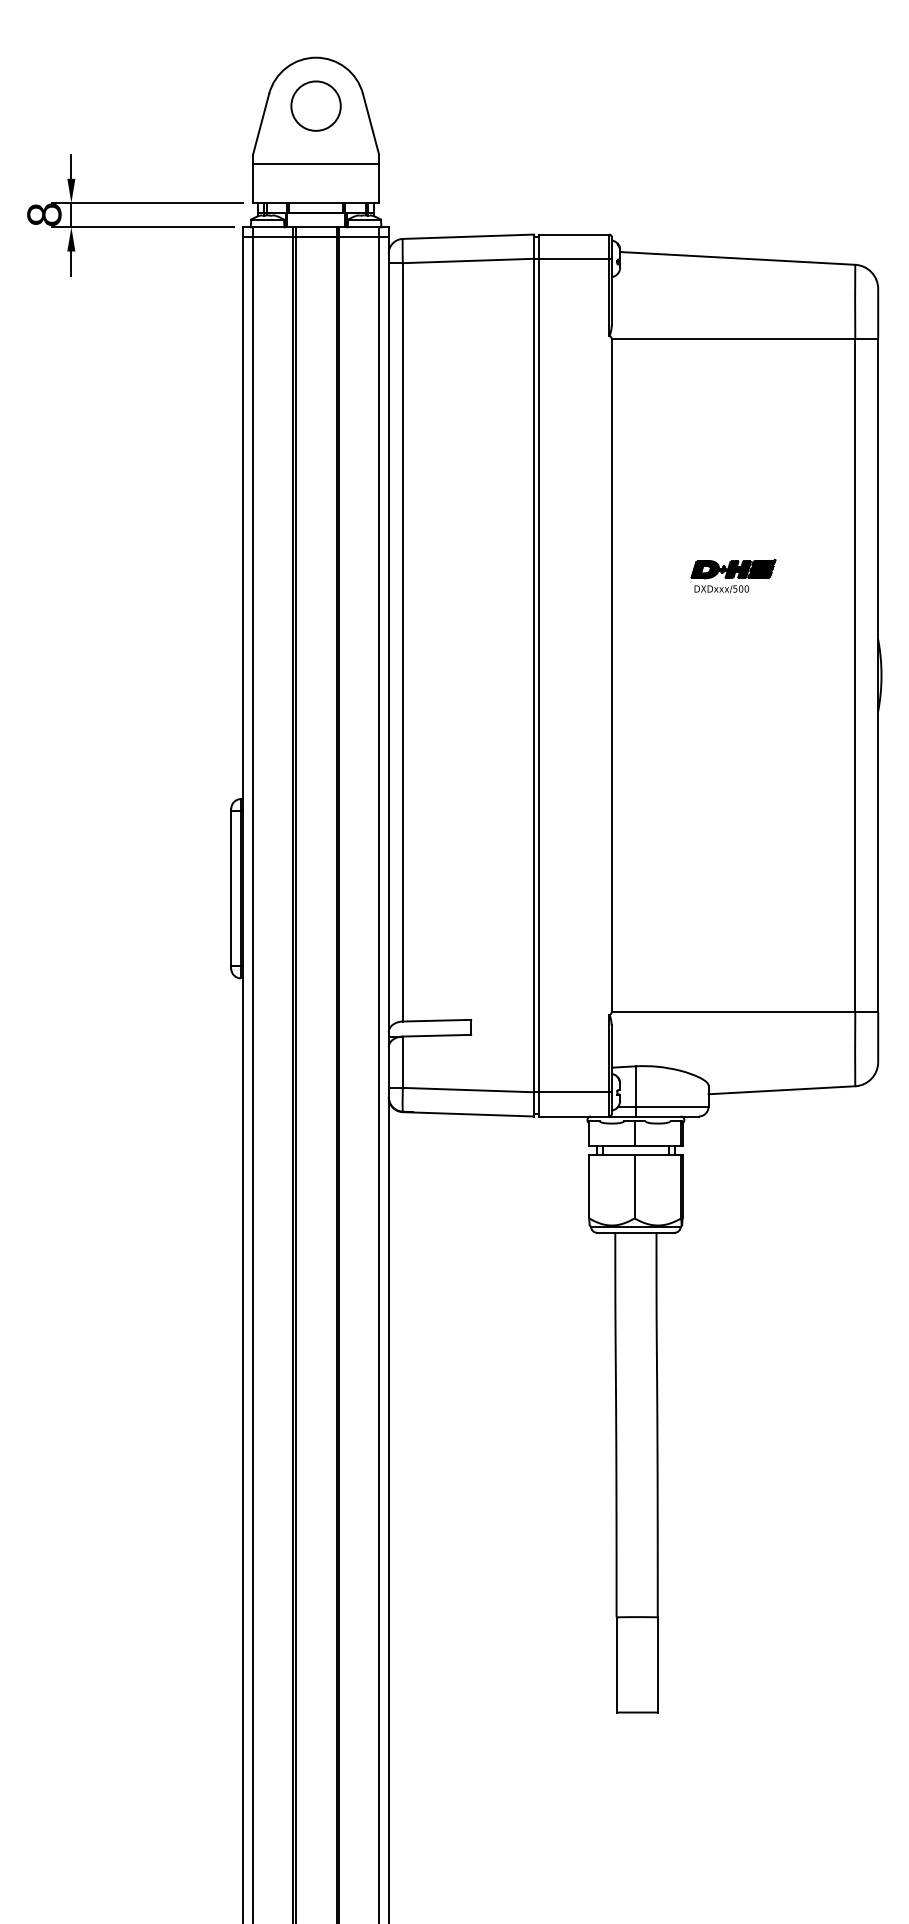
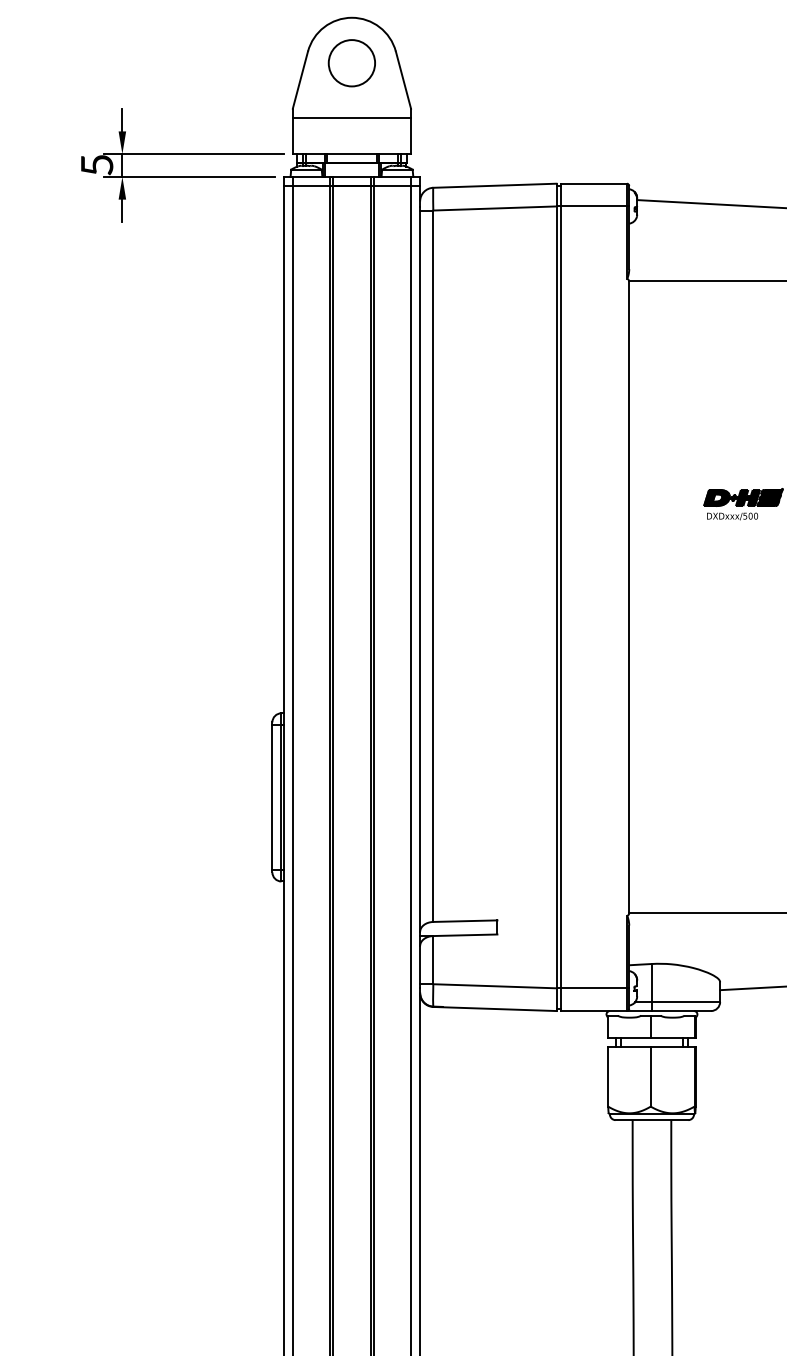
text: (44, 214) -> (97, 164), 8 -> 5

